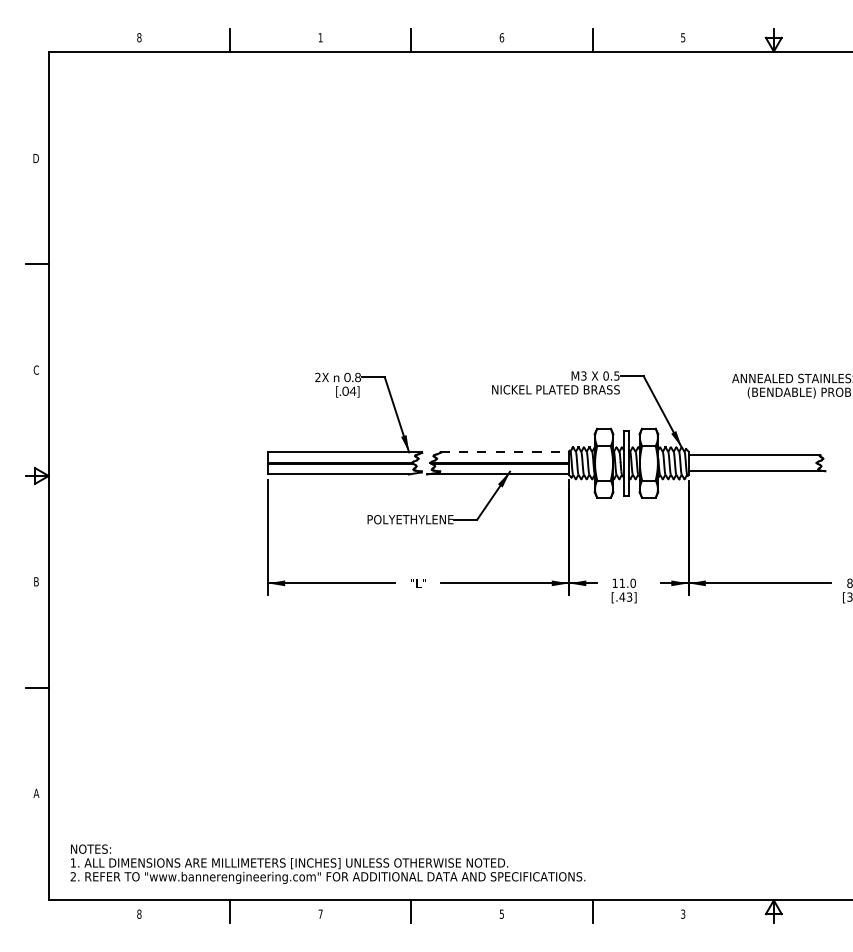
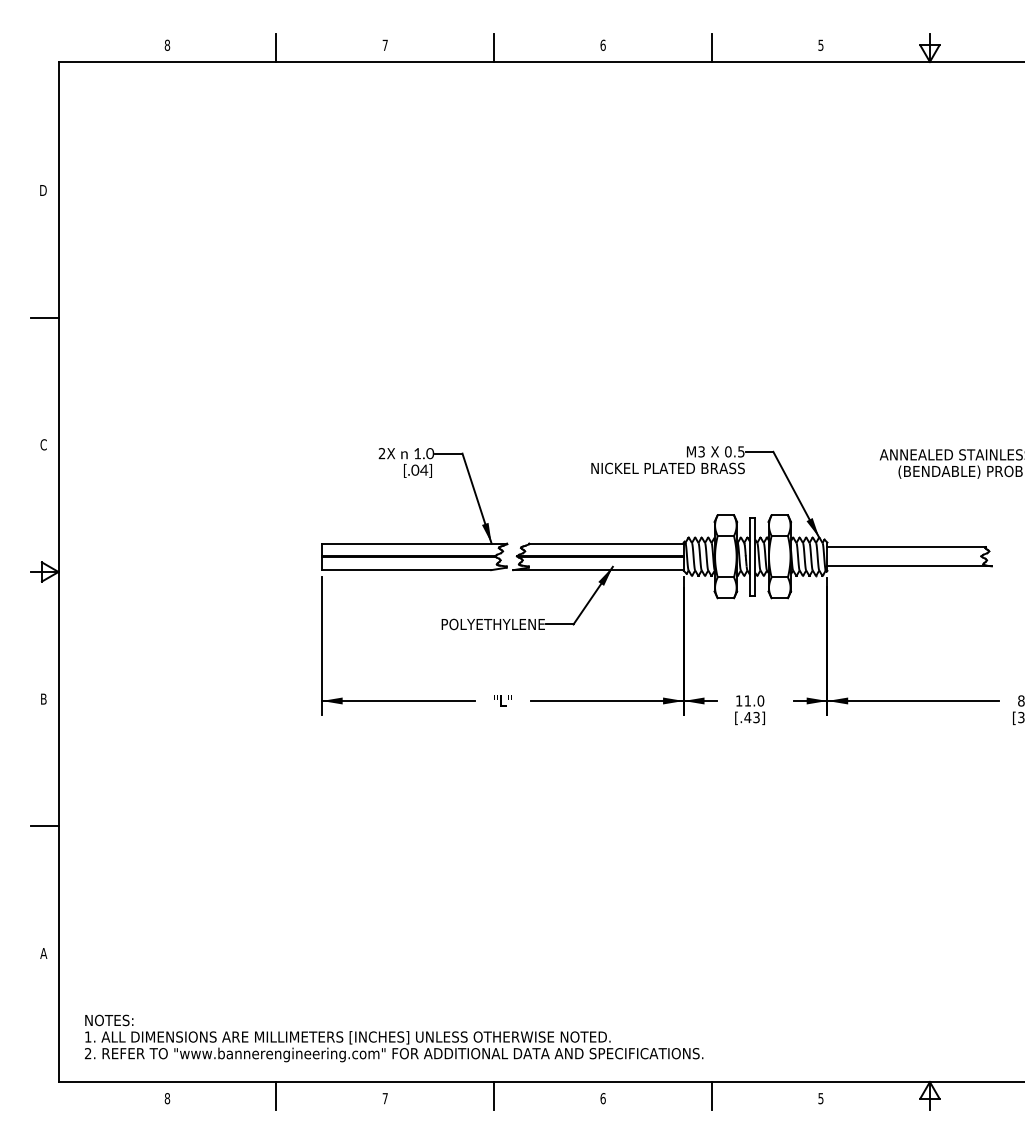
text: (320, 37) -> (385, 45), 1 -> 7
text: (352, 377) -> (423, 453), 0.8 -> 1.0
line: (505, 452) -> (607, 543), dashed -> solid
text: (683, 912) -> (821, 1096), 3 -> 5
text: (501, 913) -> (602, 1097), 5 -> 6

